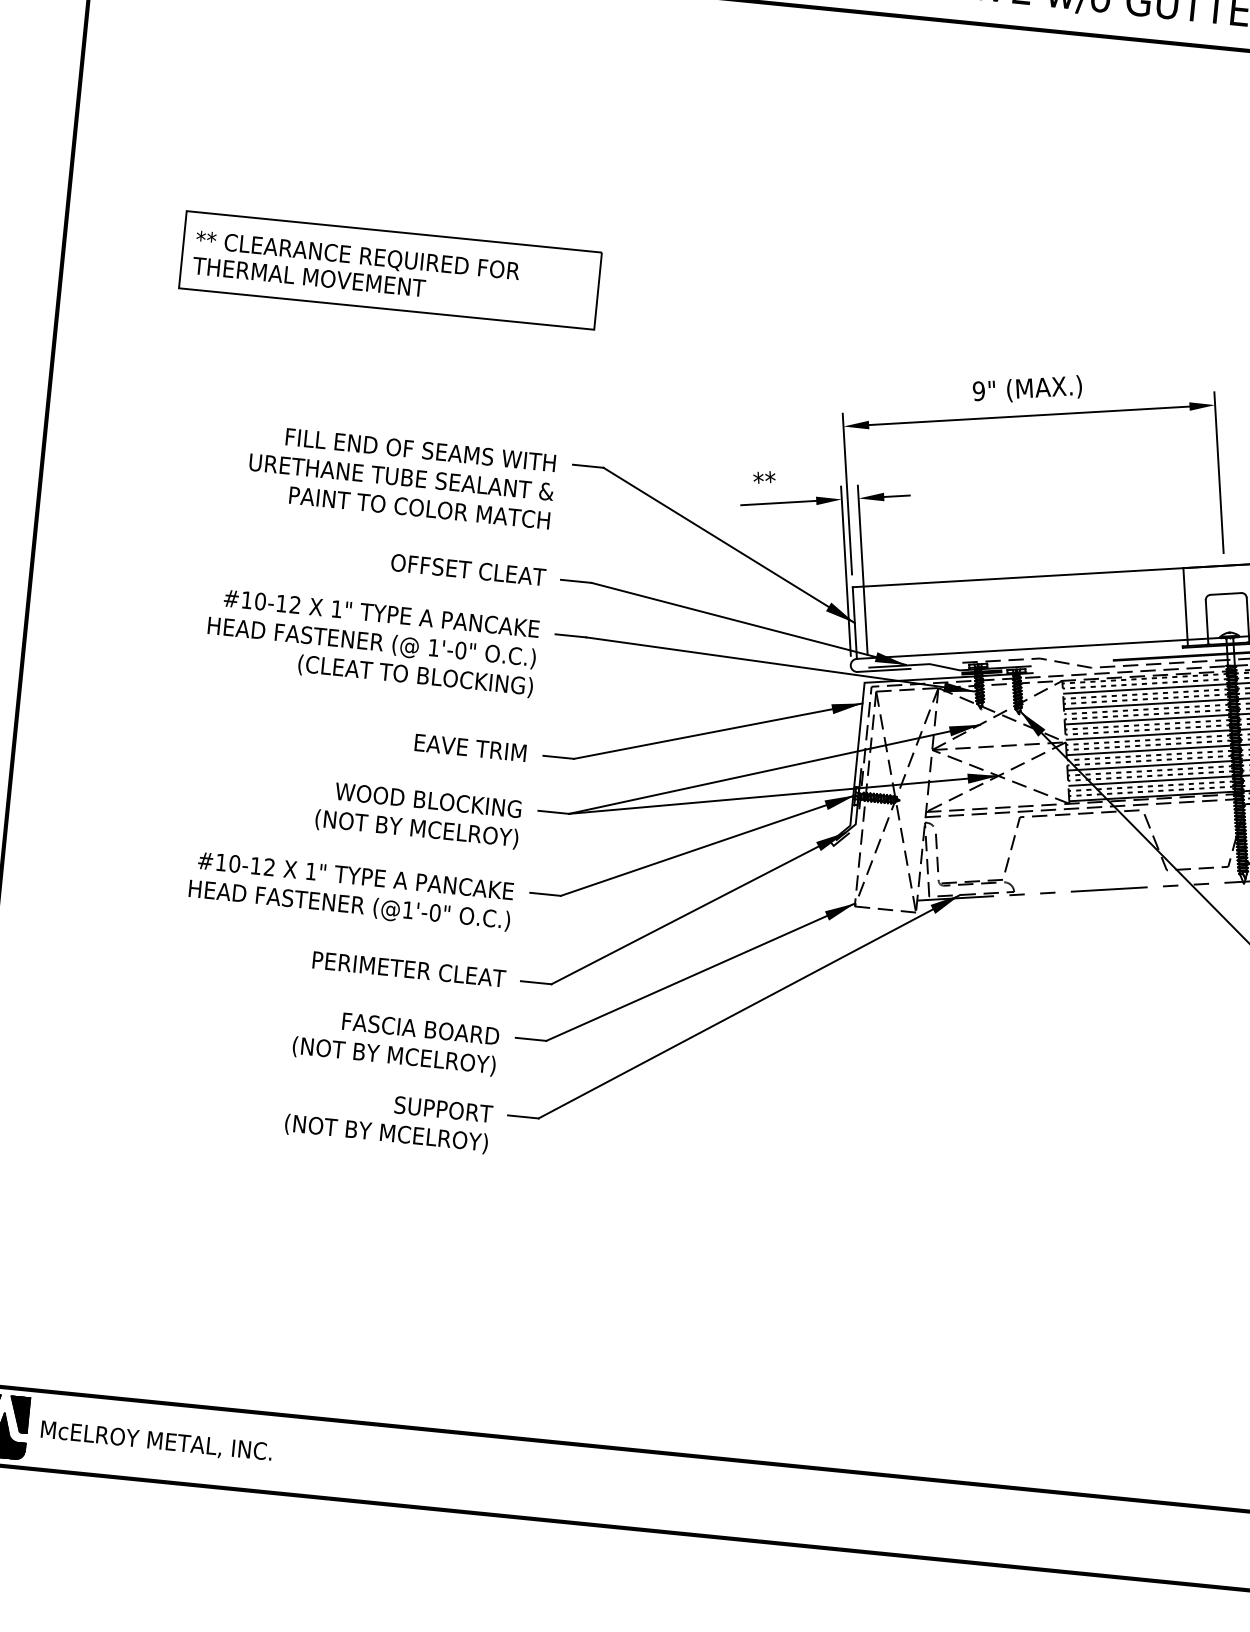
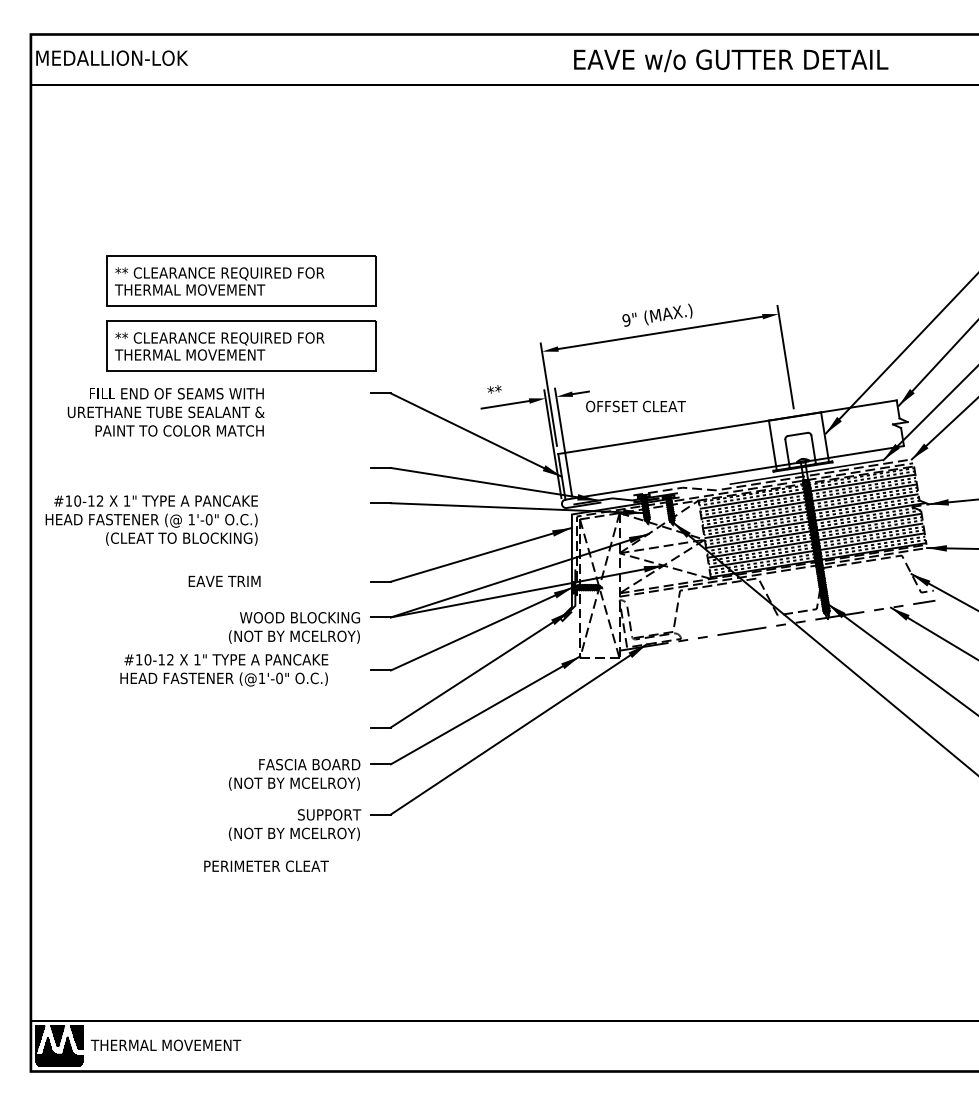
part: (380, 370) -> (241, 345), added
text: (400, 477) -> (165, 412), moved
text: (467, 569) -> (635, 406), moved
text: (371, 642) -> (151, 520), moved
text: (470, 746) -> (224, 580), moved
text: (351, 892) -> (224, 670), moved
text: (409, 968) -> (266, 865), moved
text: (154, 1440) -> (165, 1045), McELROY METAL, INC. -> THERMAL MOVEMENT

